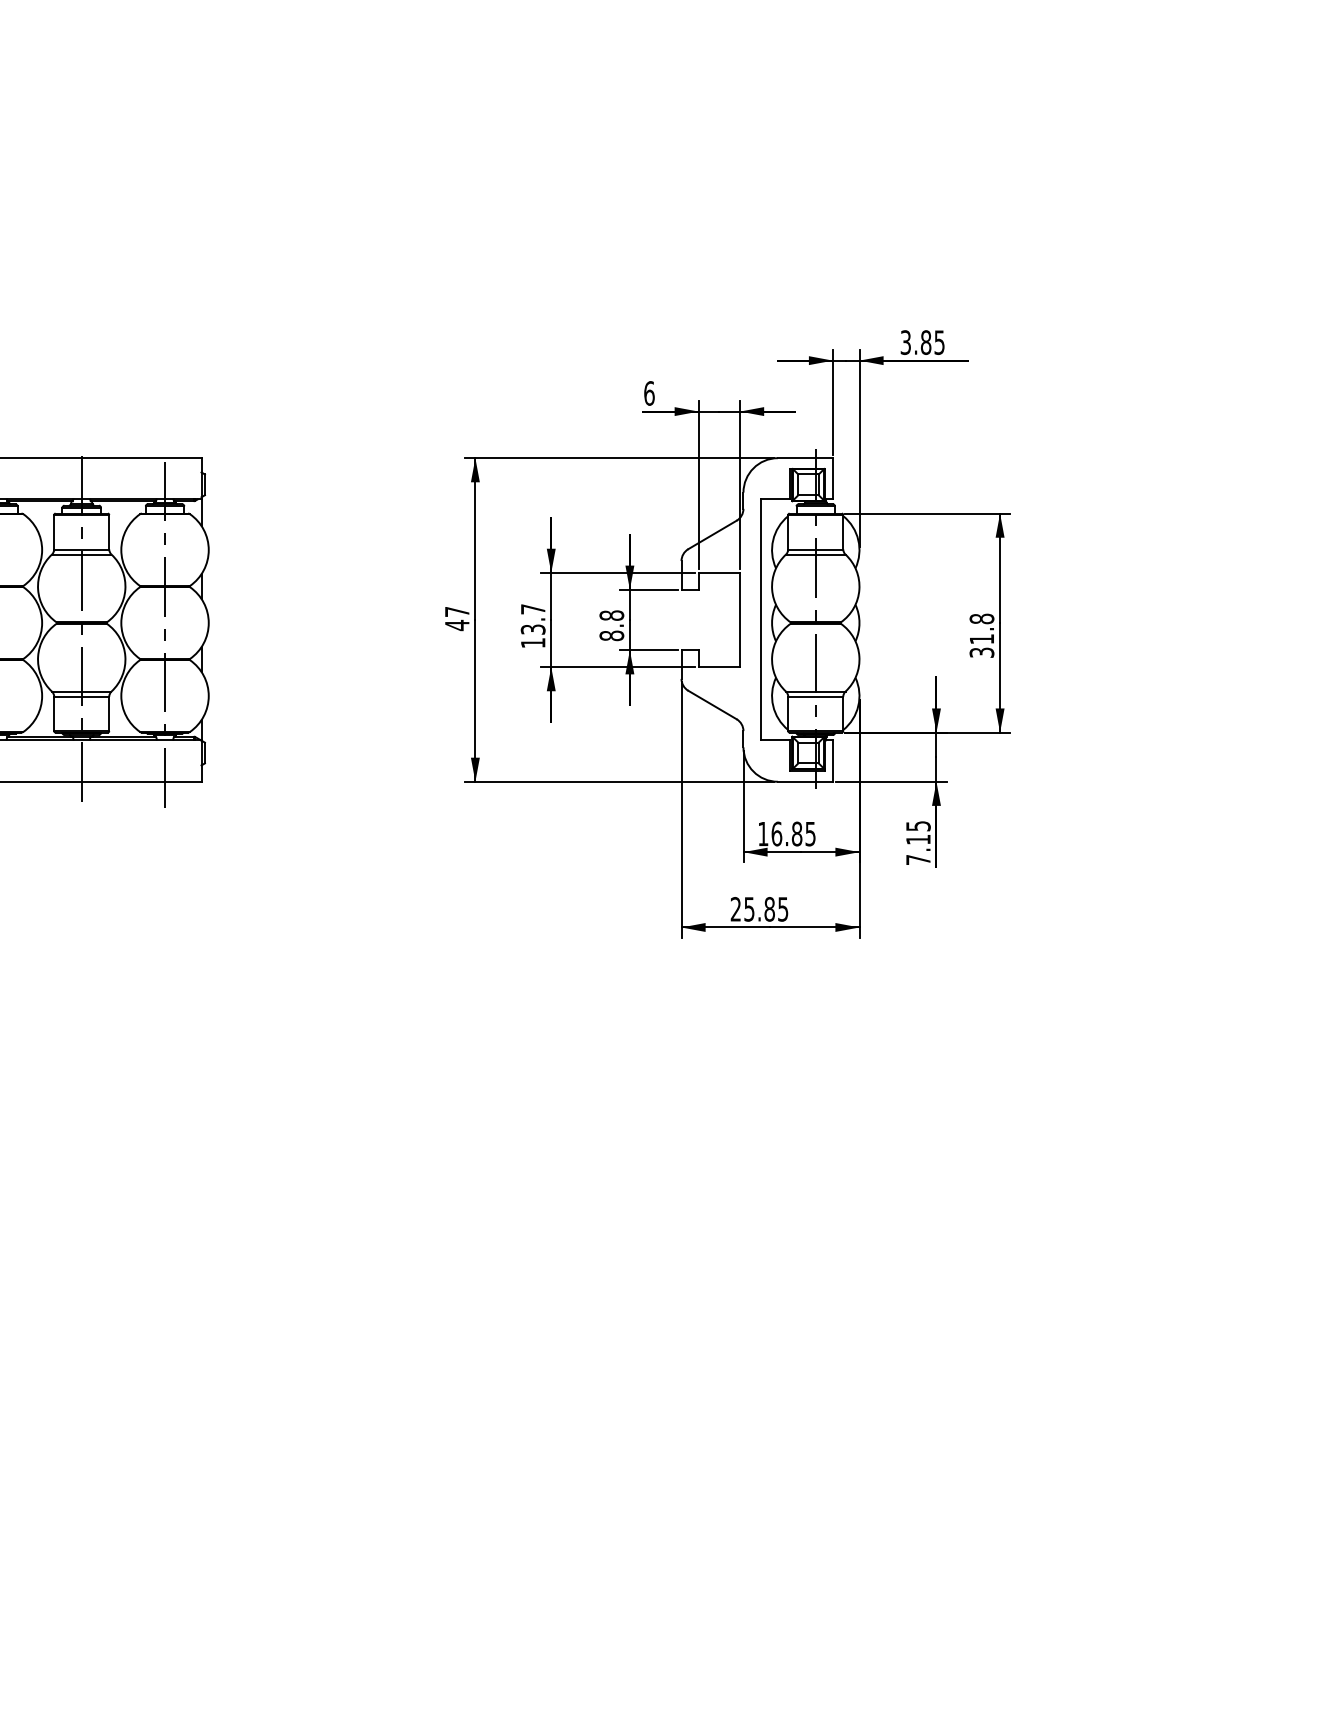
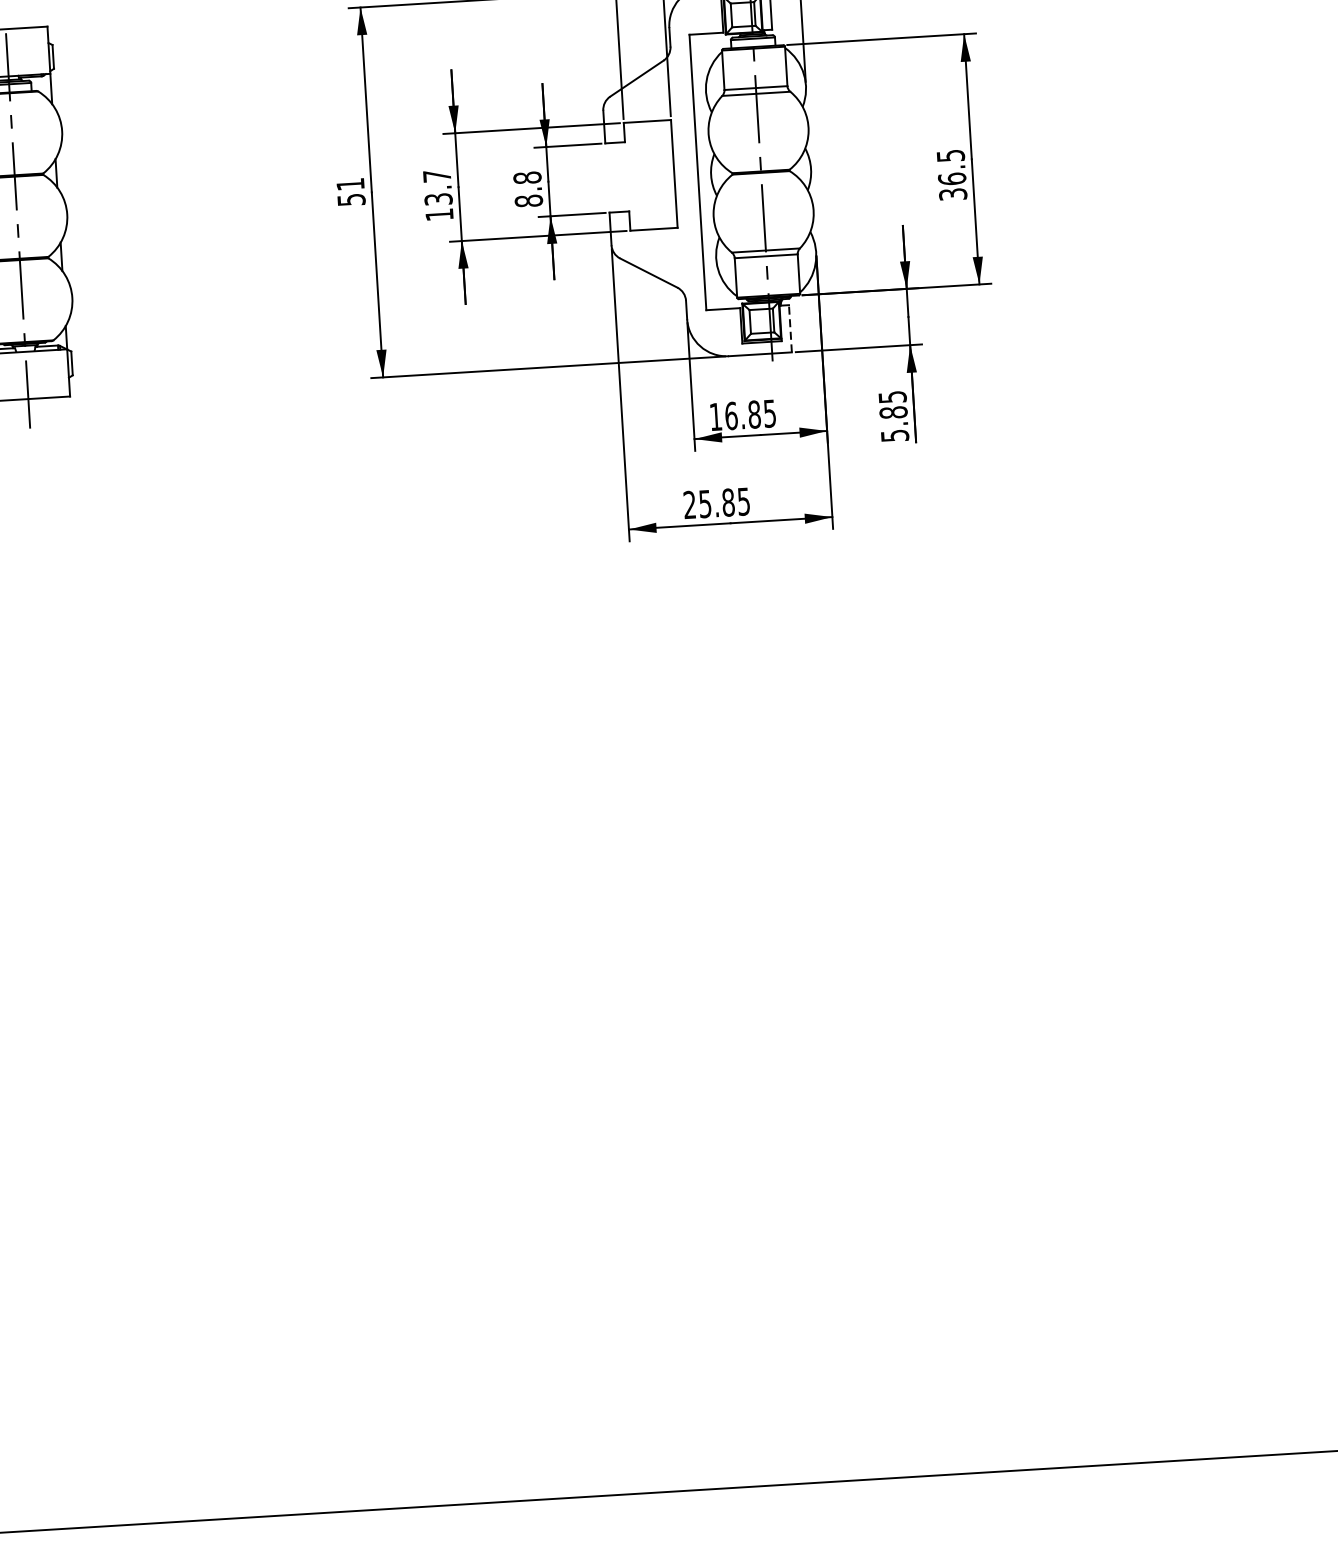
text: (457, 619) -> (351, 193), 47 -> 51
text: (981, 628) -> (950, 166), 31.8 -> 36.5
line: (832, 761) -> (789, 329), solid -> dashed
text: (918, 849) -> (894, 423), 7.15 -> 5.85

